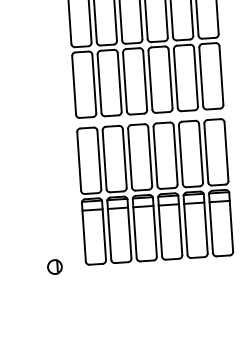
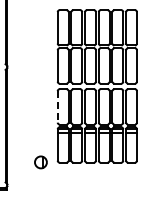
line: (78, 160) -> (57, 106), solid -> dashed
part: (54, 266) -> (40, 162), size x1.6

